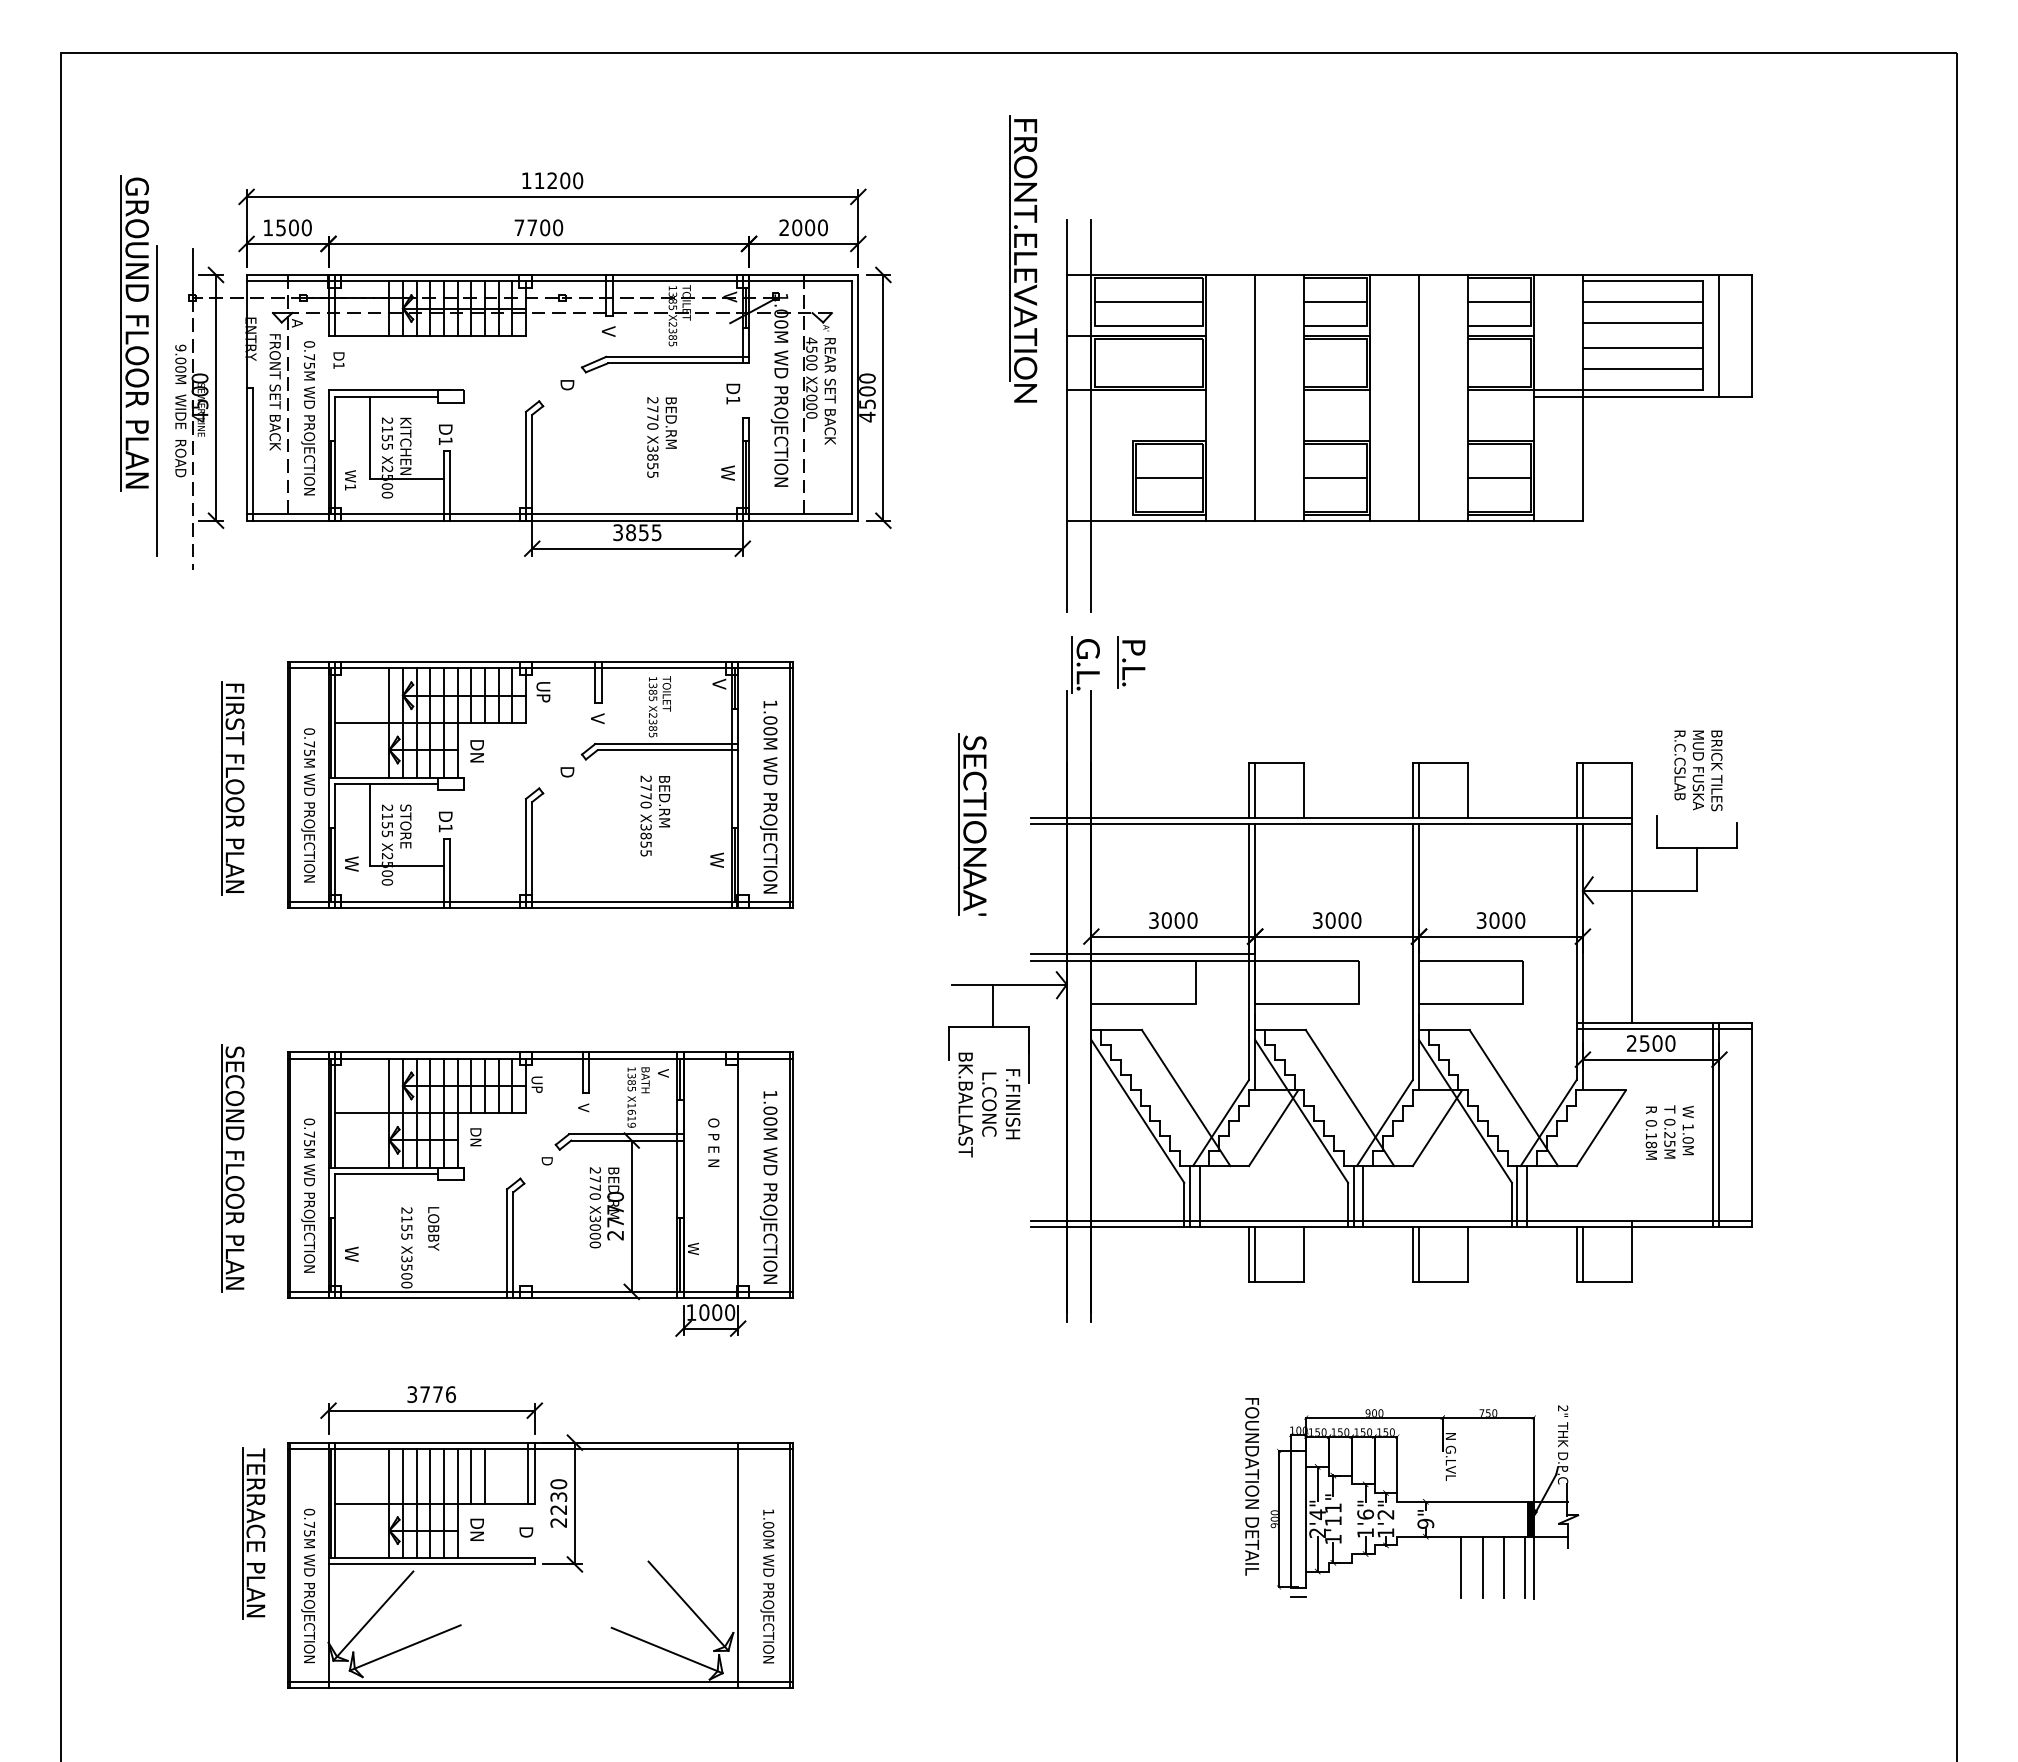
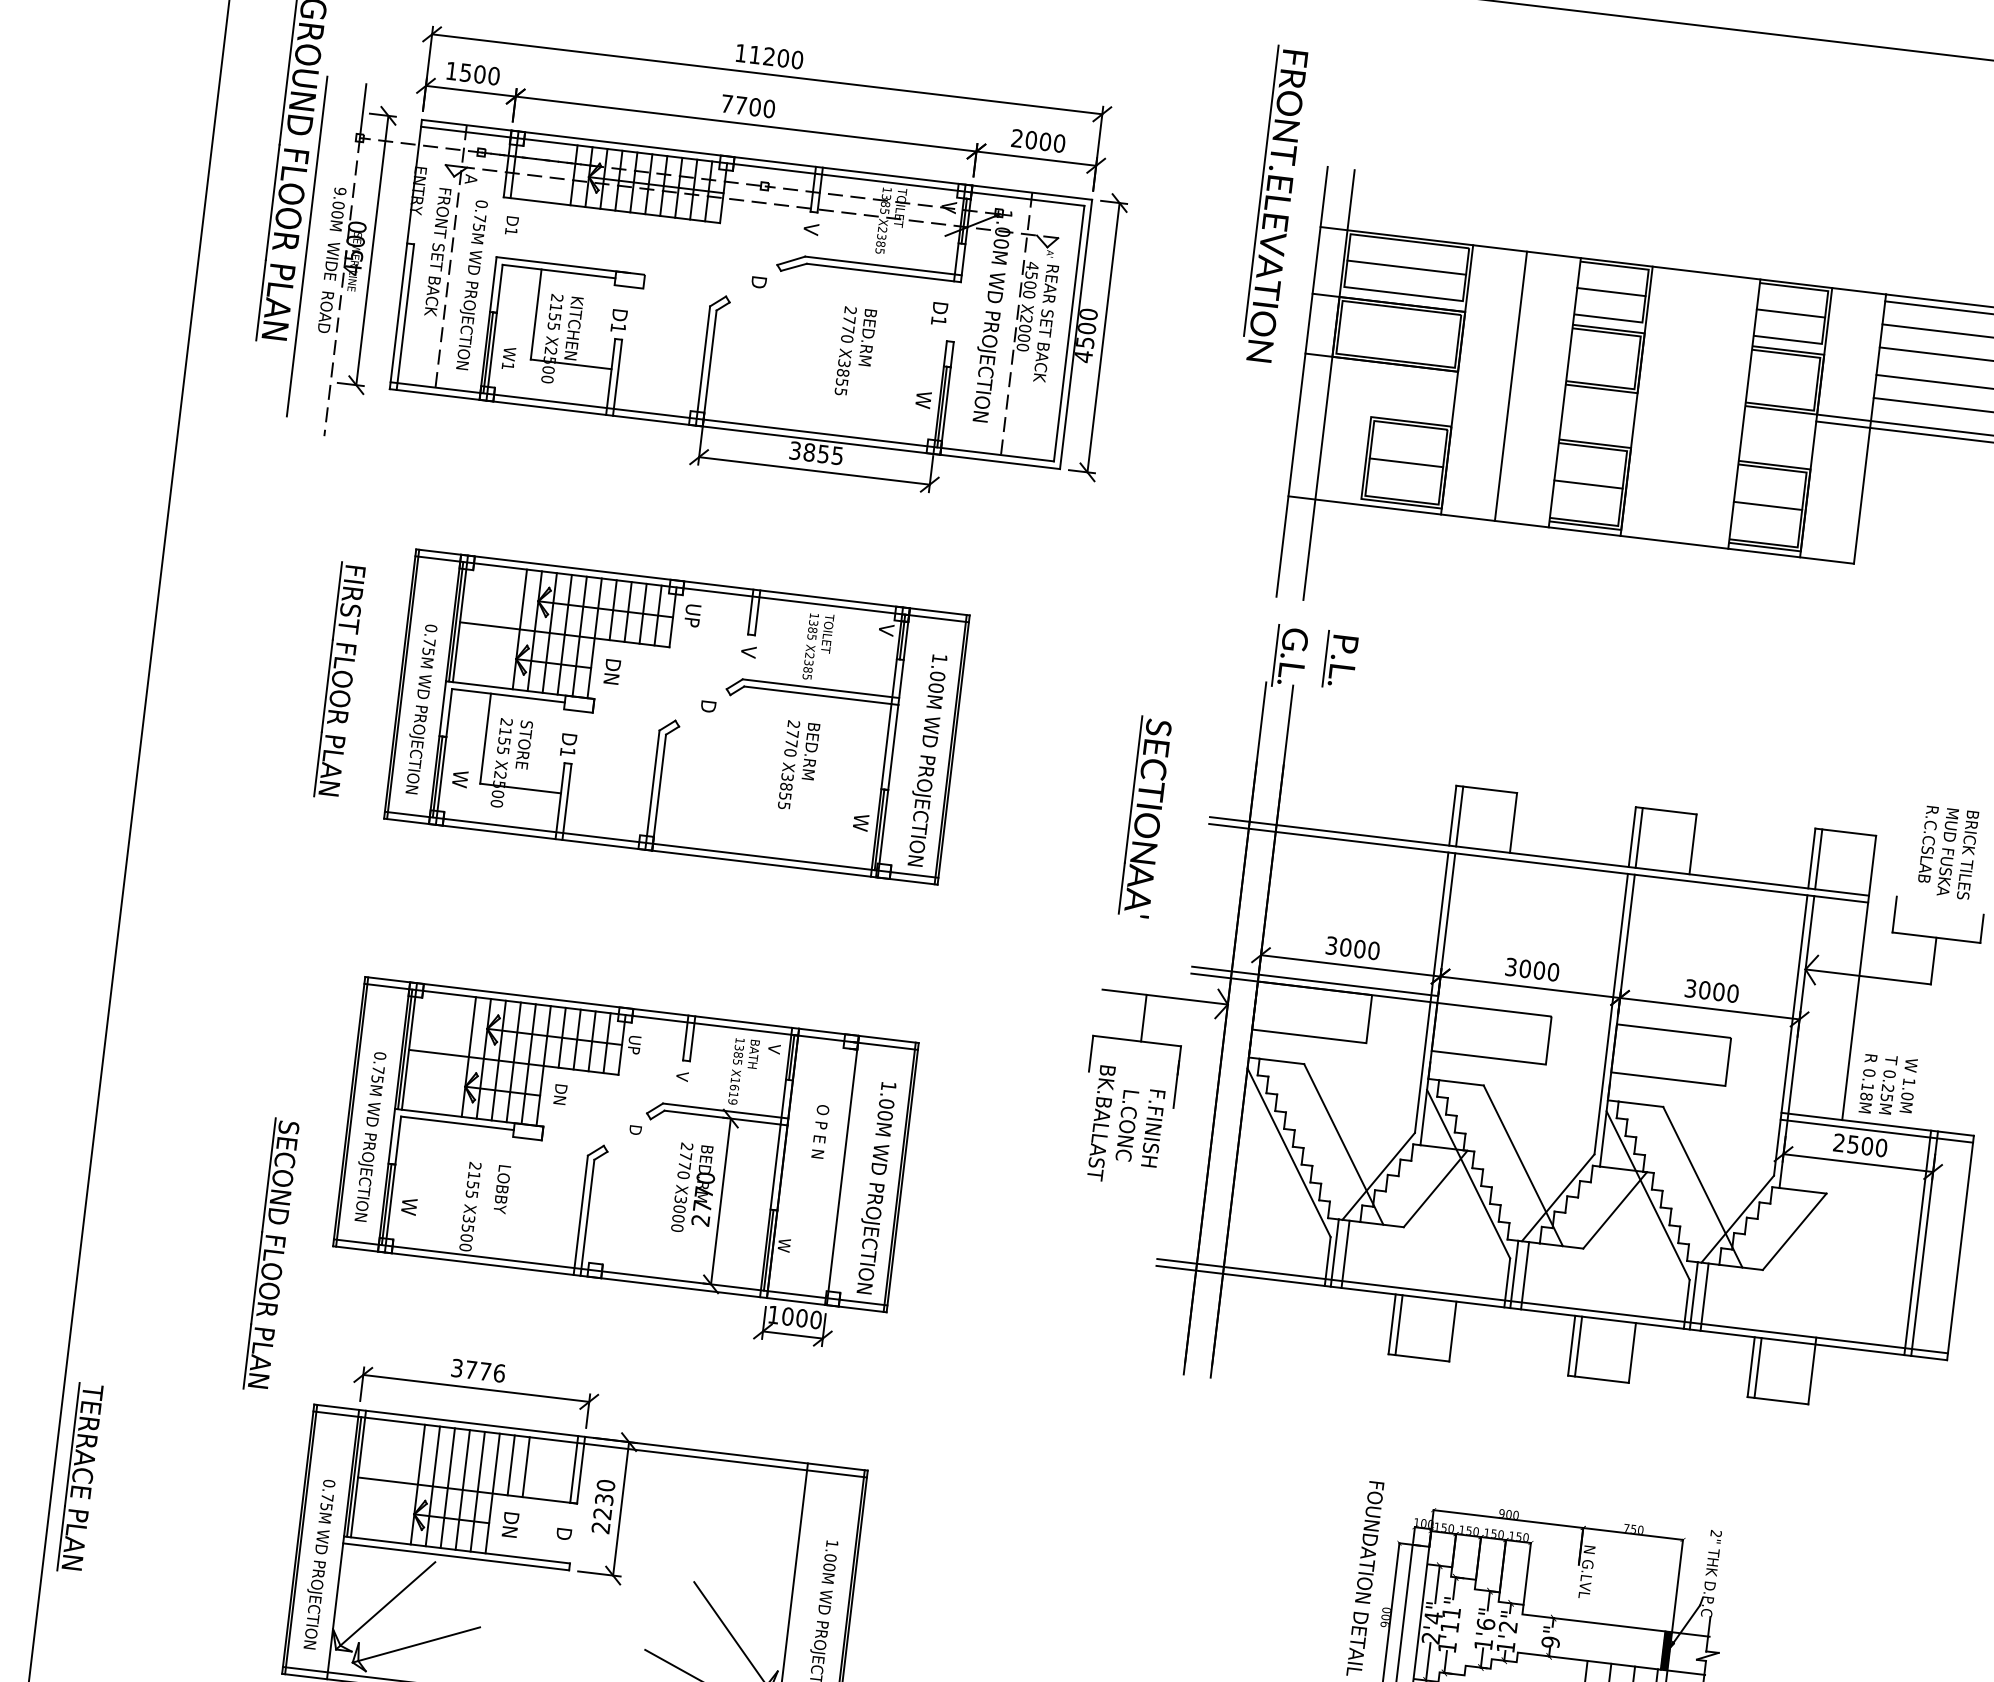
line: (1419, 397) -> (1690, 407), removed
text: (1669, 1132) -> (1887, 1085), moved
part: (232, 1168) -> (270, 1254), moved
part: (253, 1533) -> (79, 1477), moved

